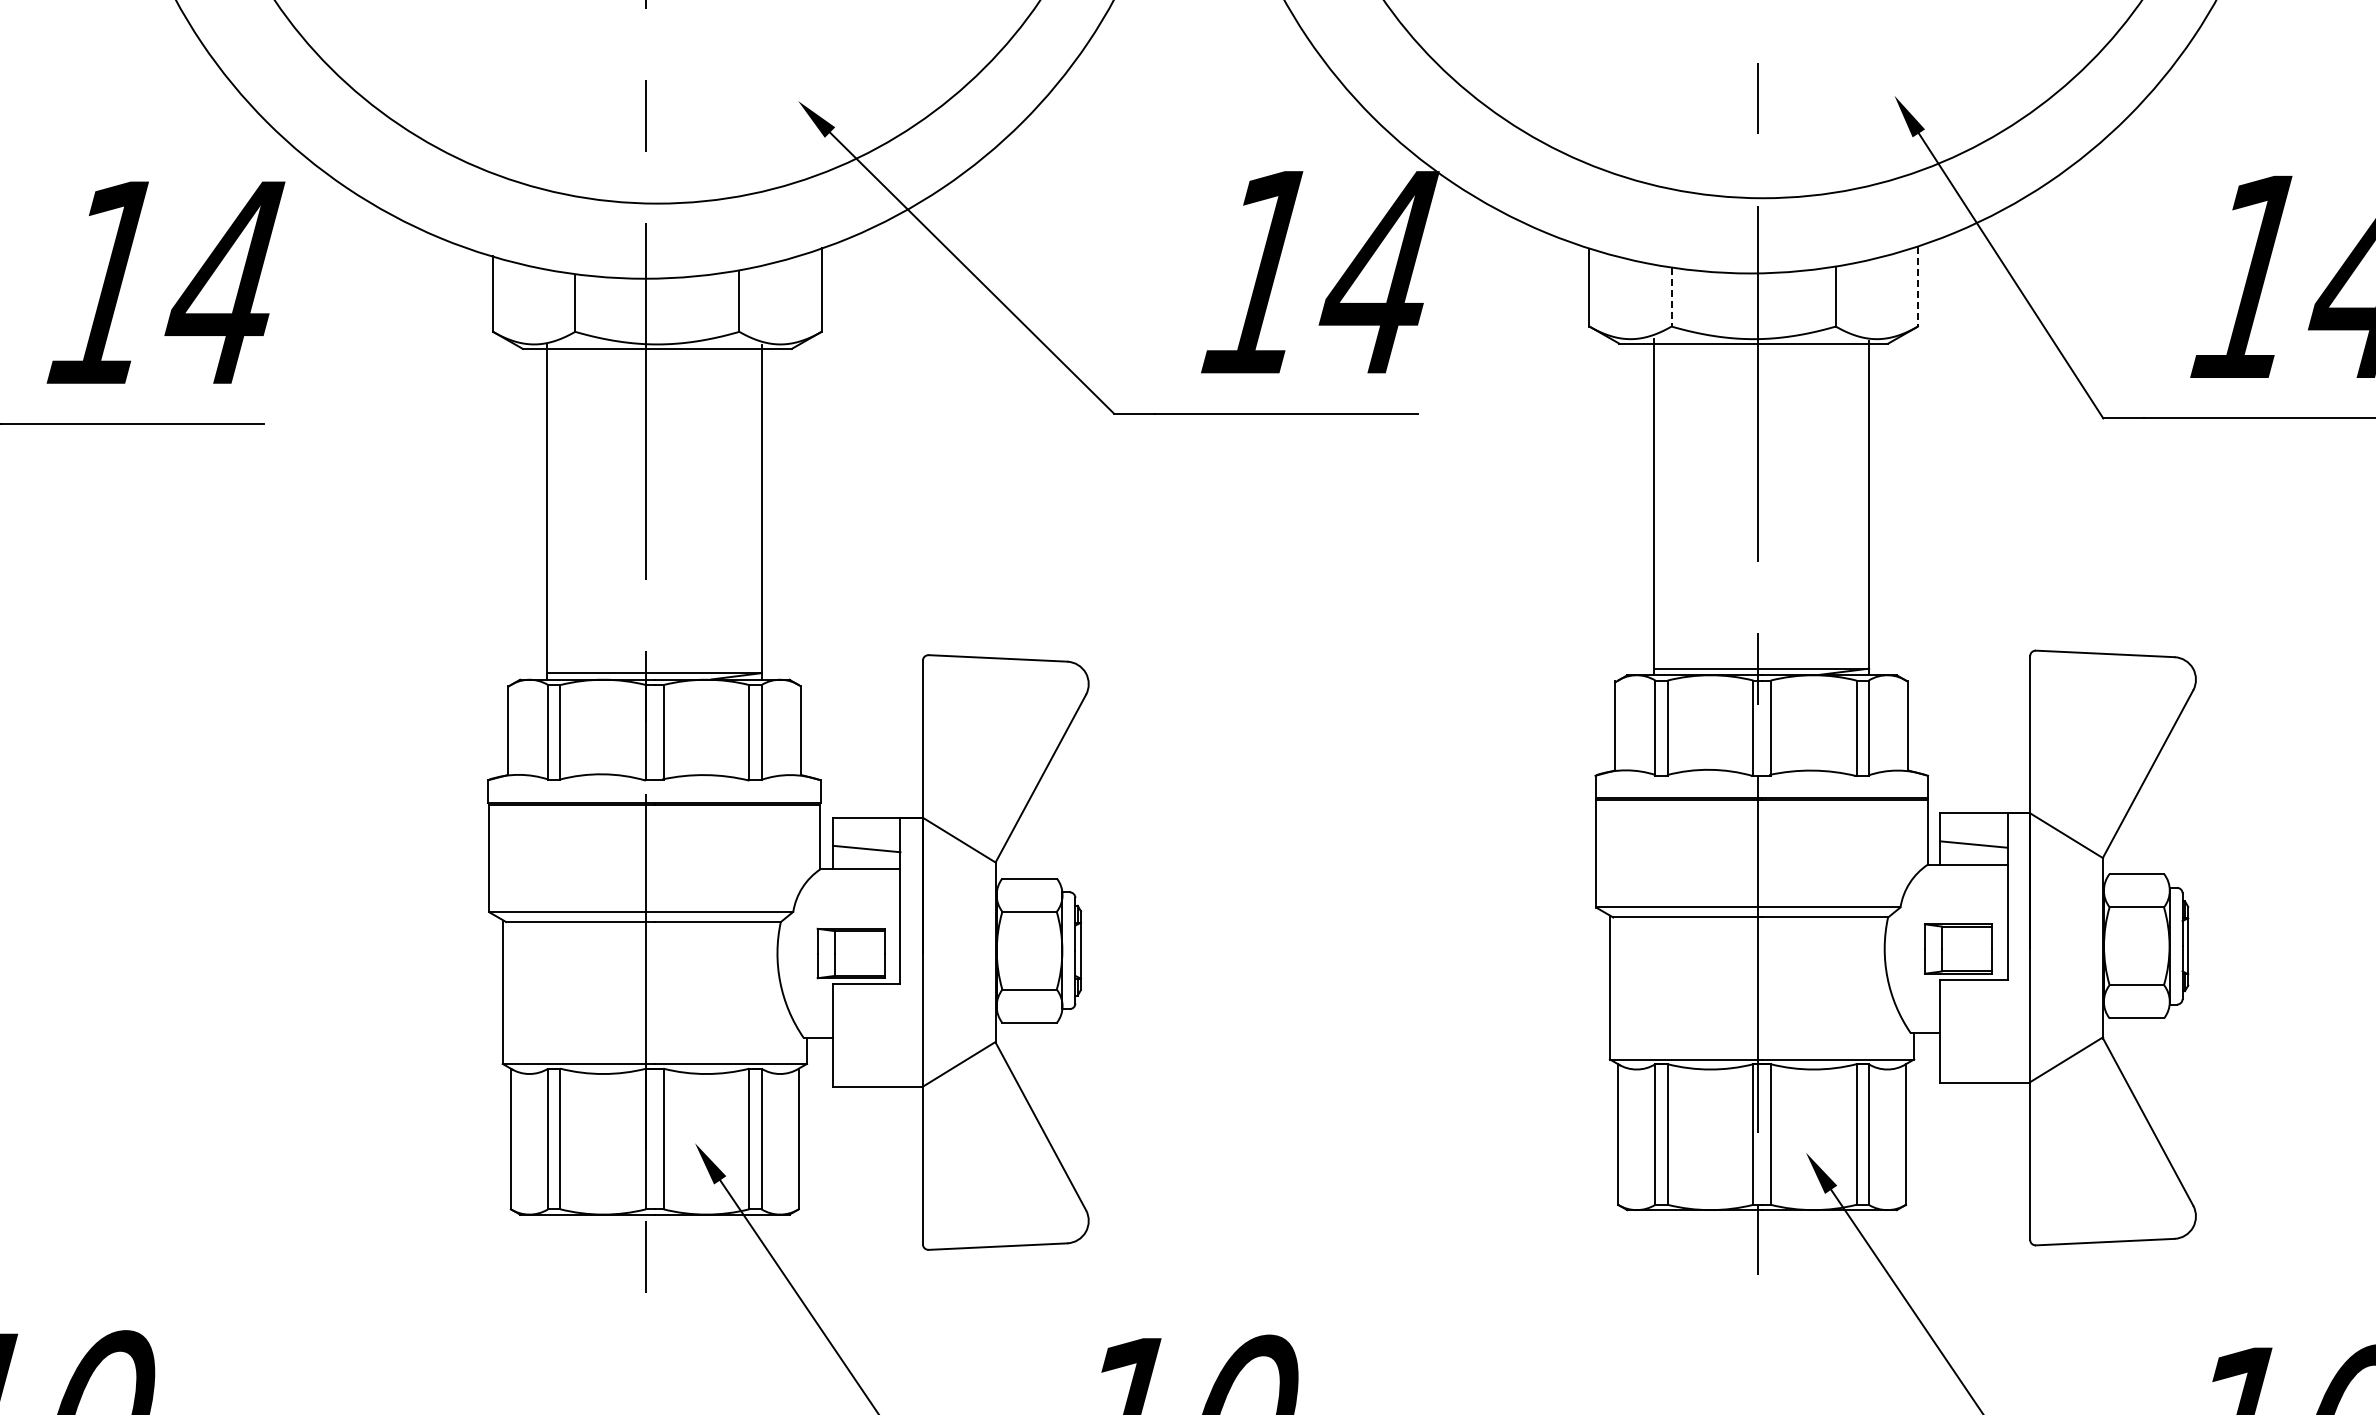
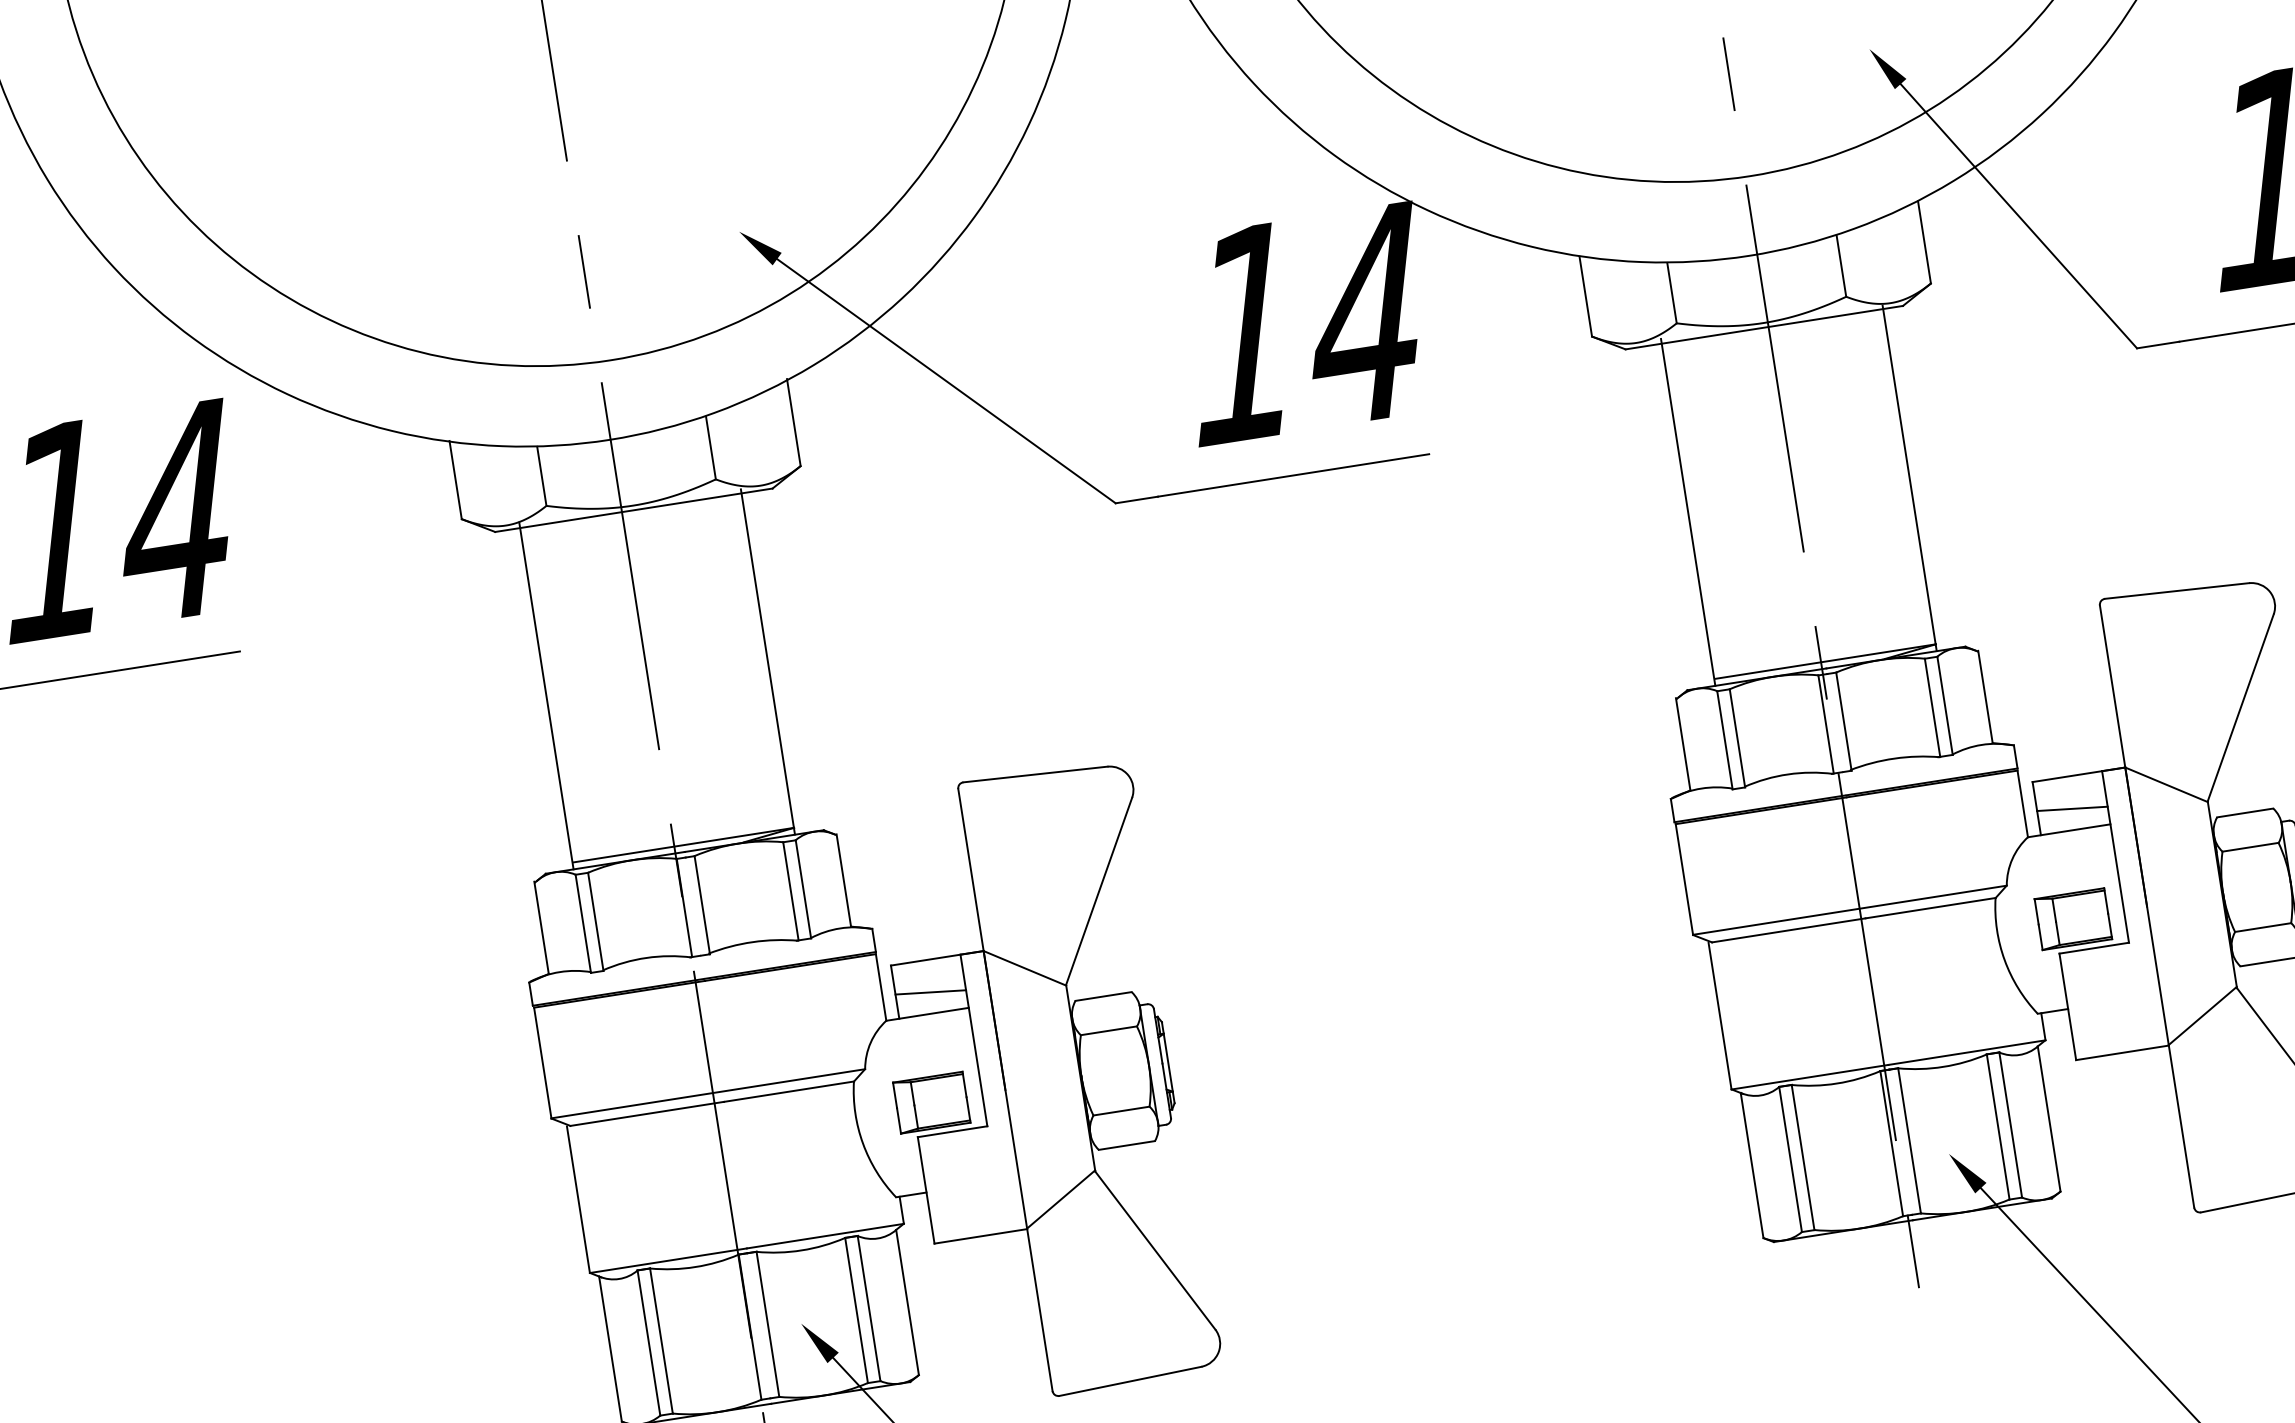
line: (1917, 286) -> (1923, 242), dashed -> solid
line: (1671, 297) -> (1671, 293), dashed -> solid

